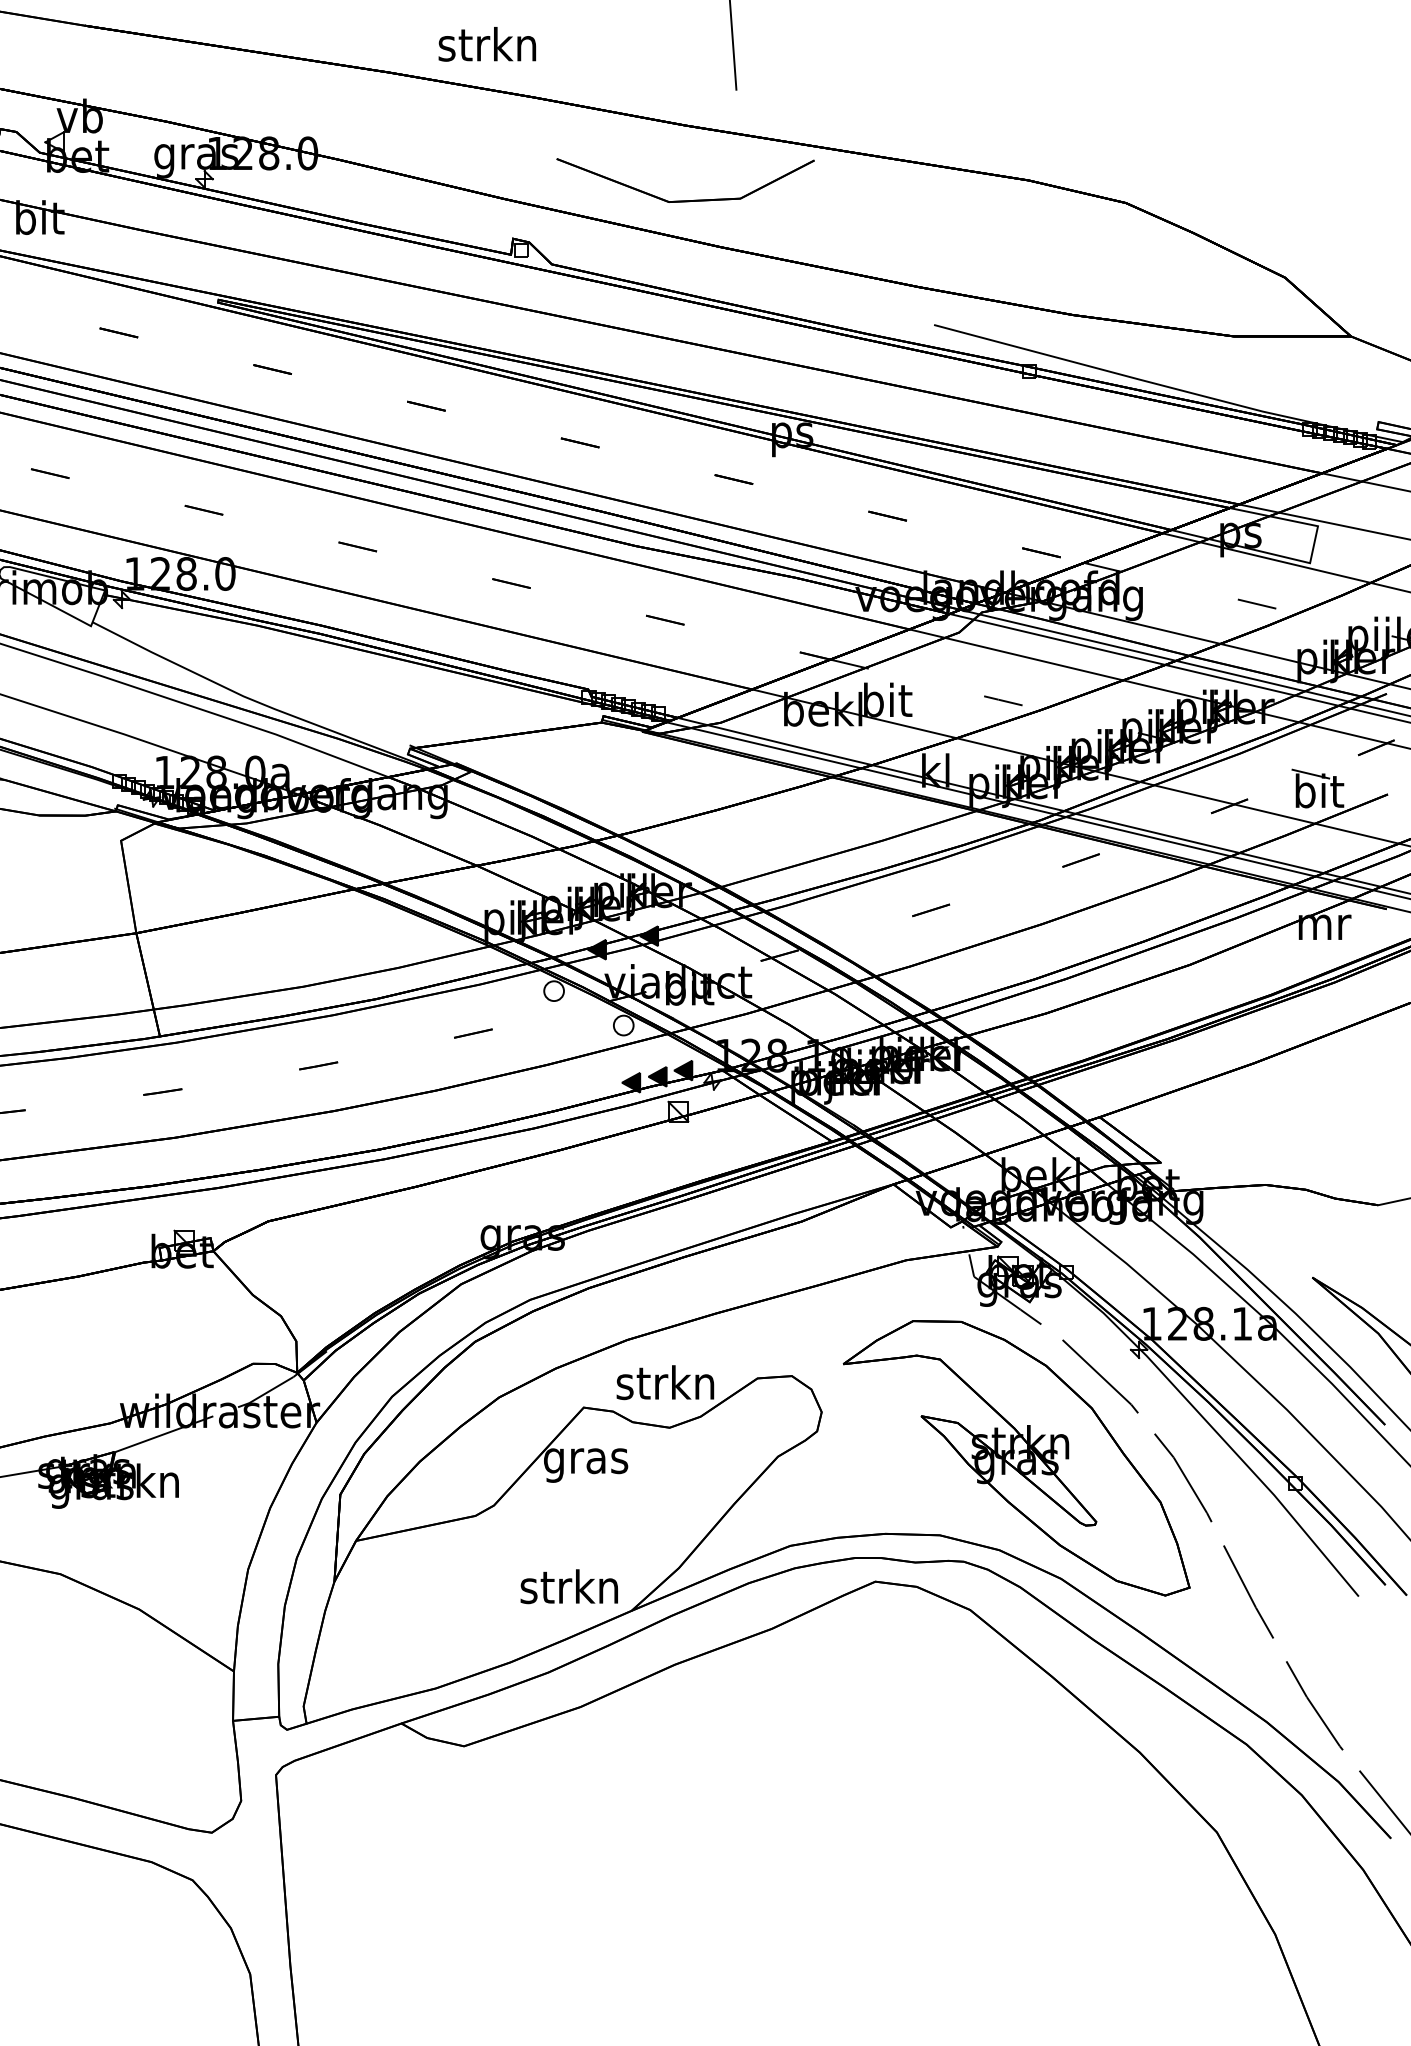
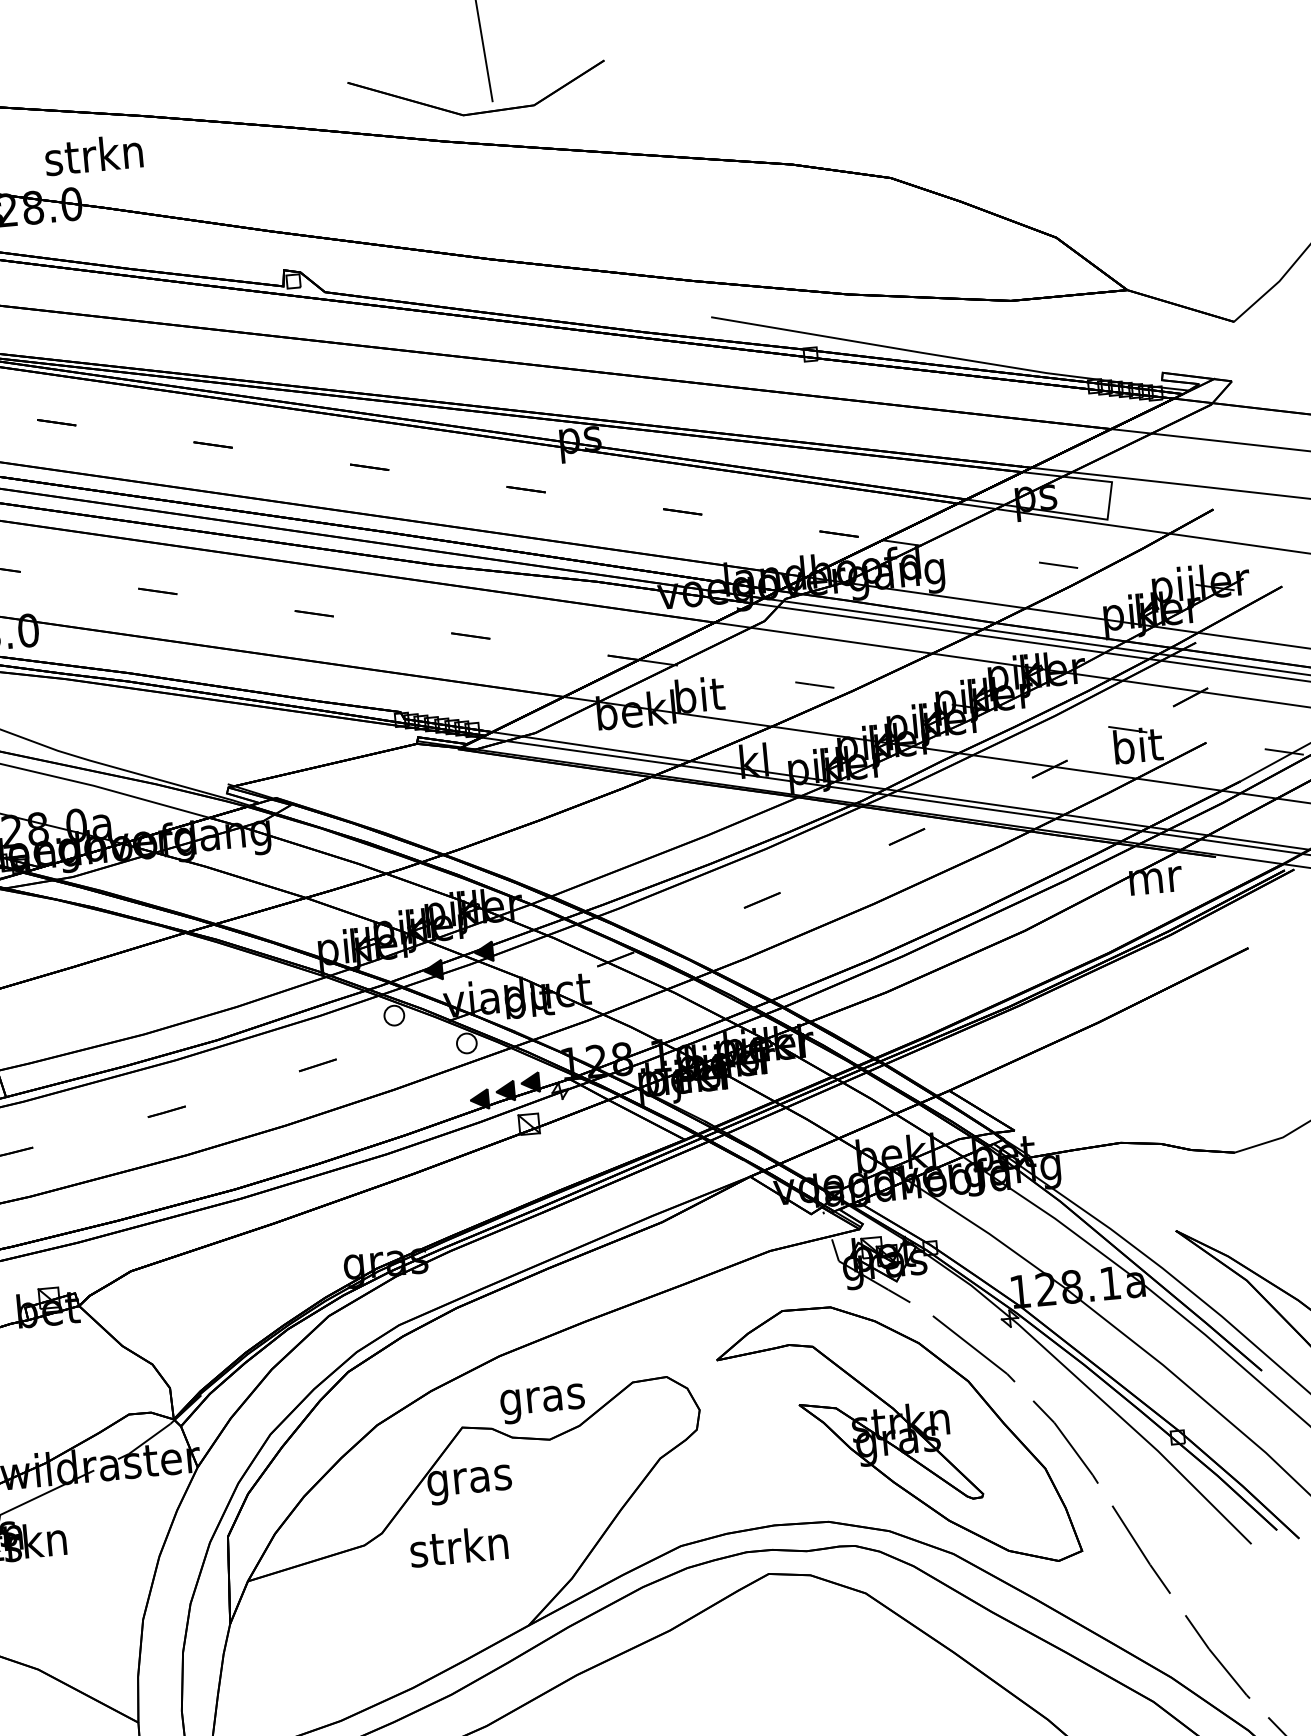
text: (486, 44) -> (92, 155), moved
part: (685, 200) -> (479, 112), moved
text: (665, 1386) -> (541, 1399), strkn -> gras
text: (568, 1586) -> (458, 1546), moved

